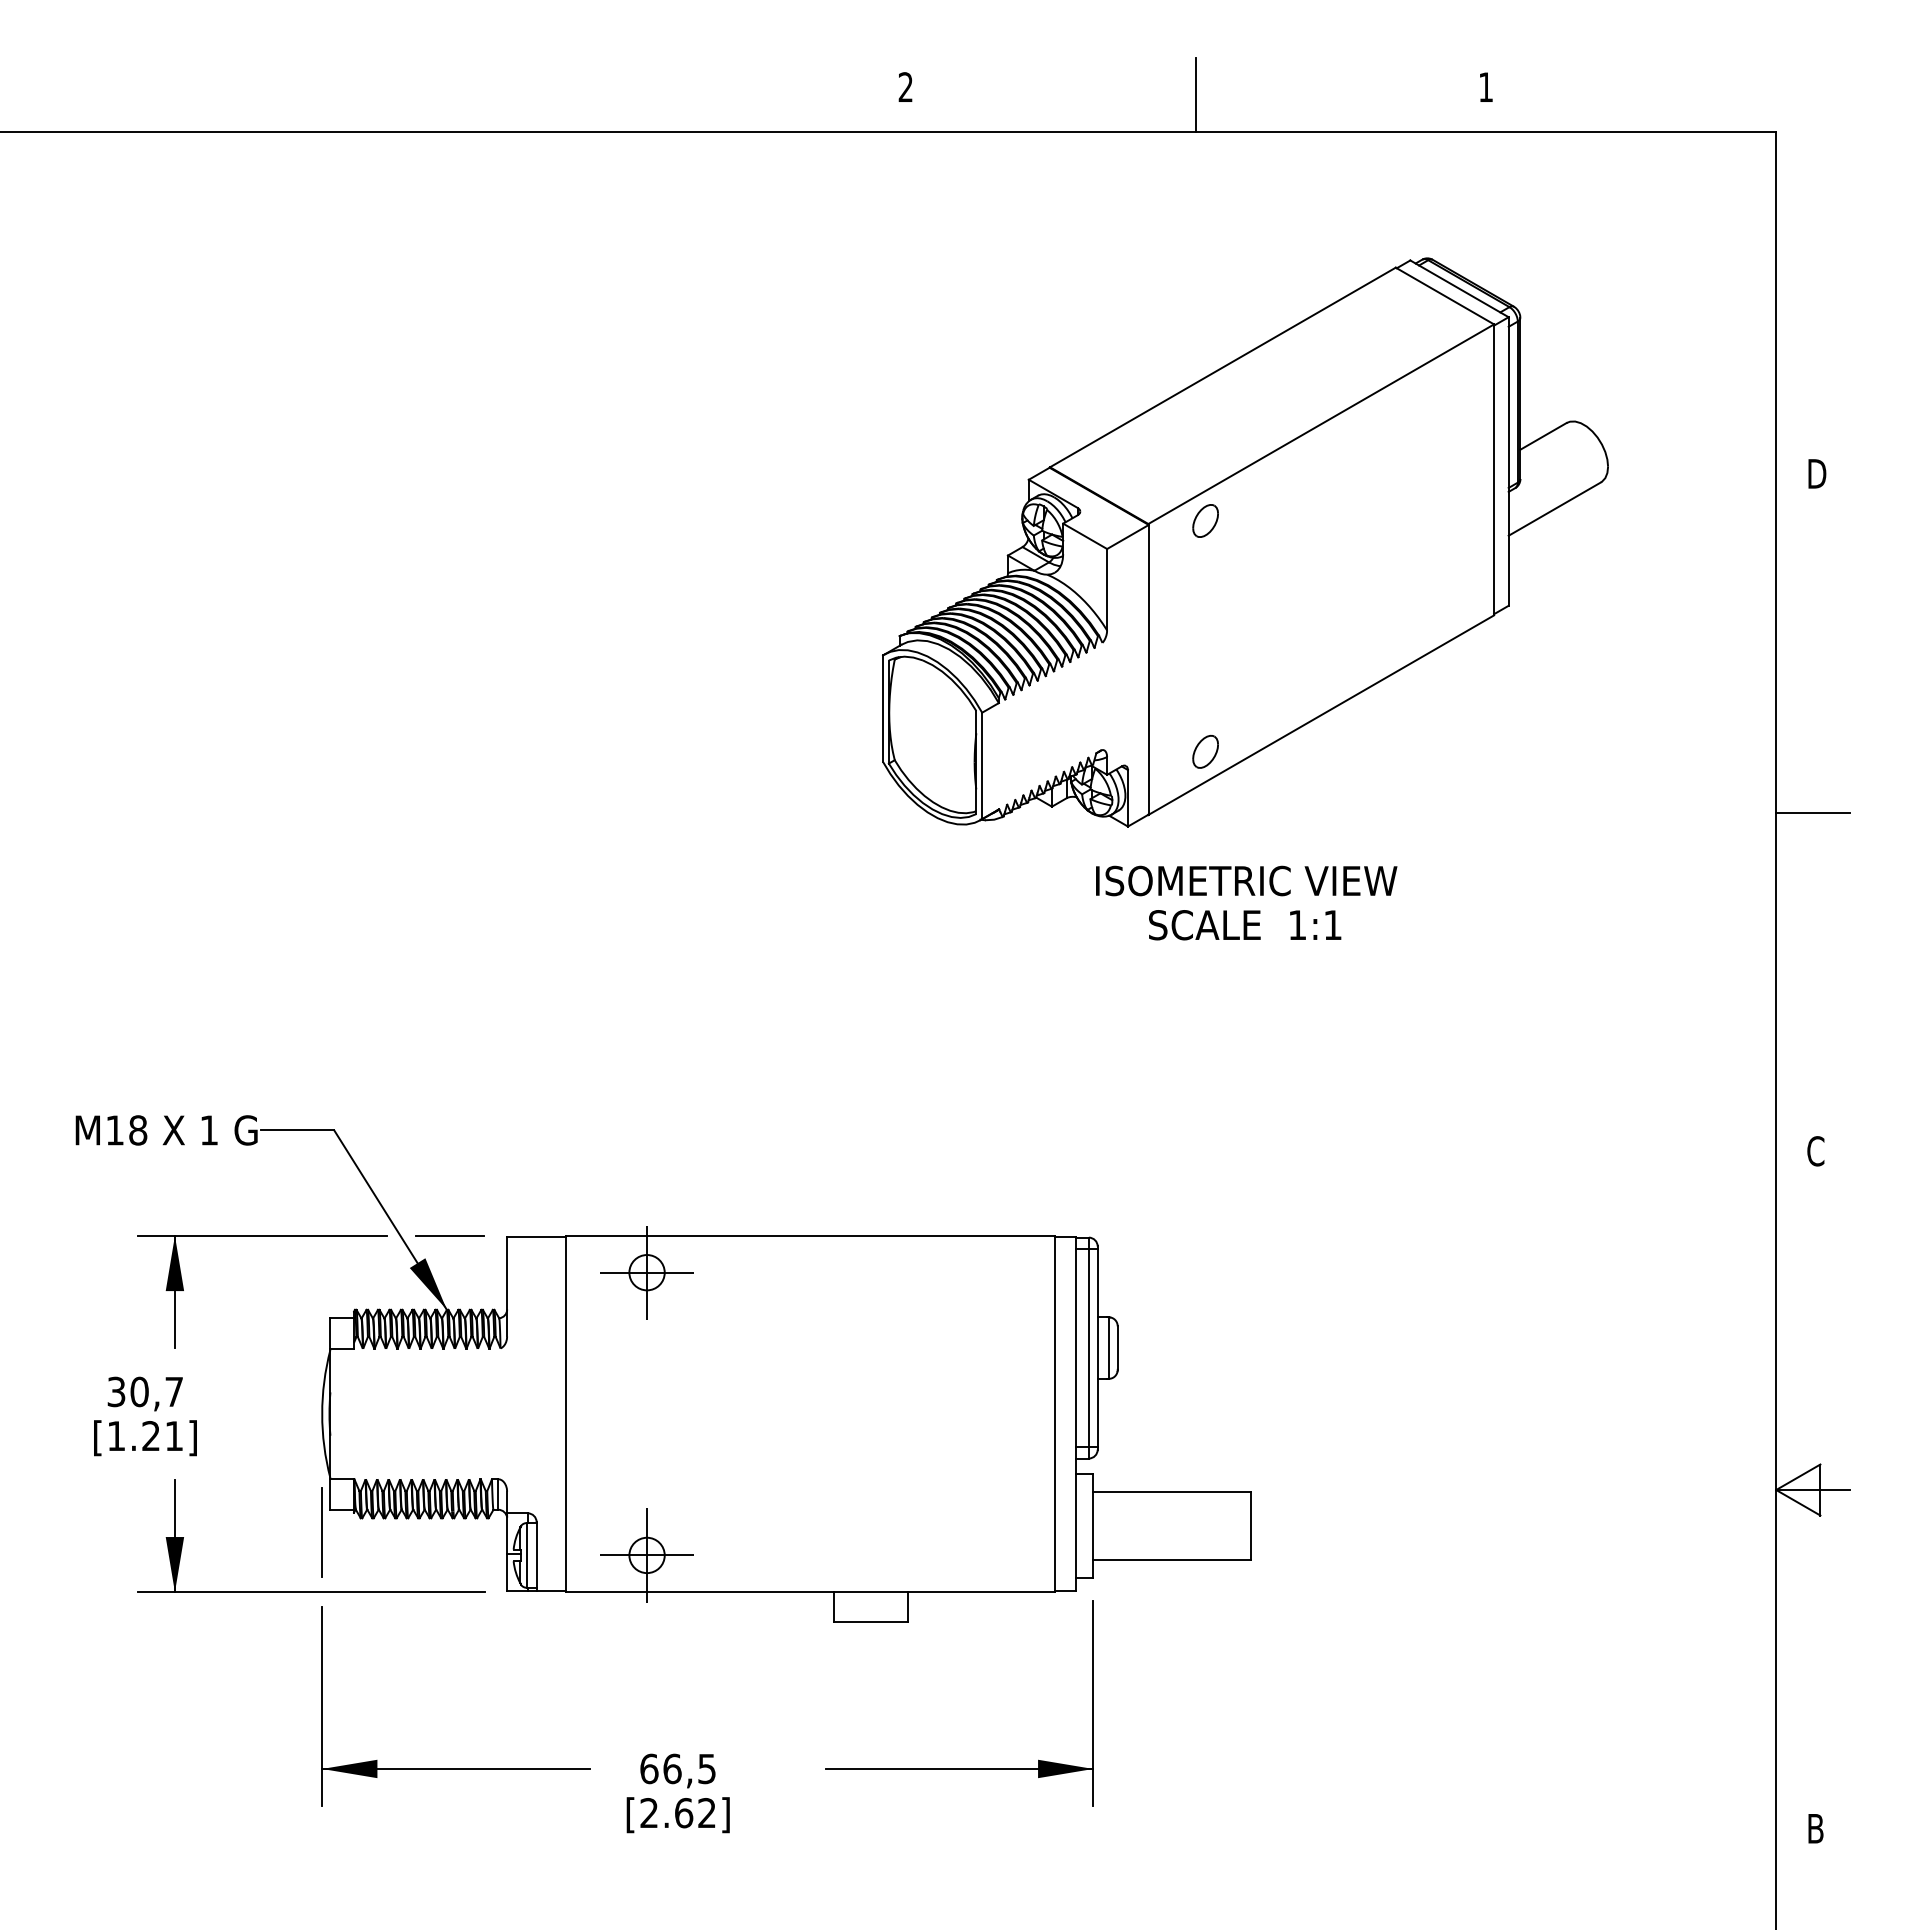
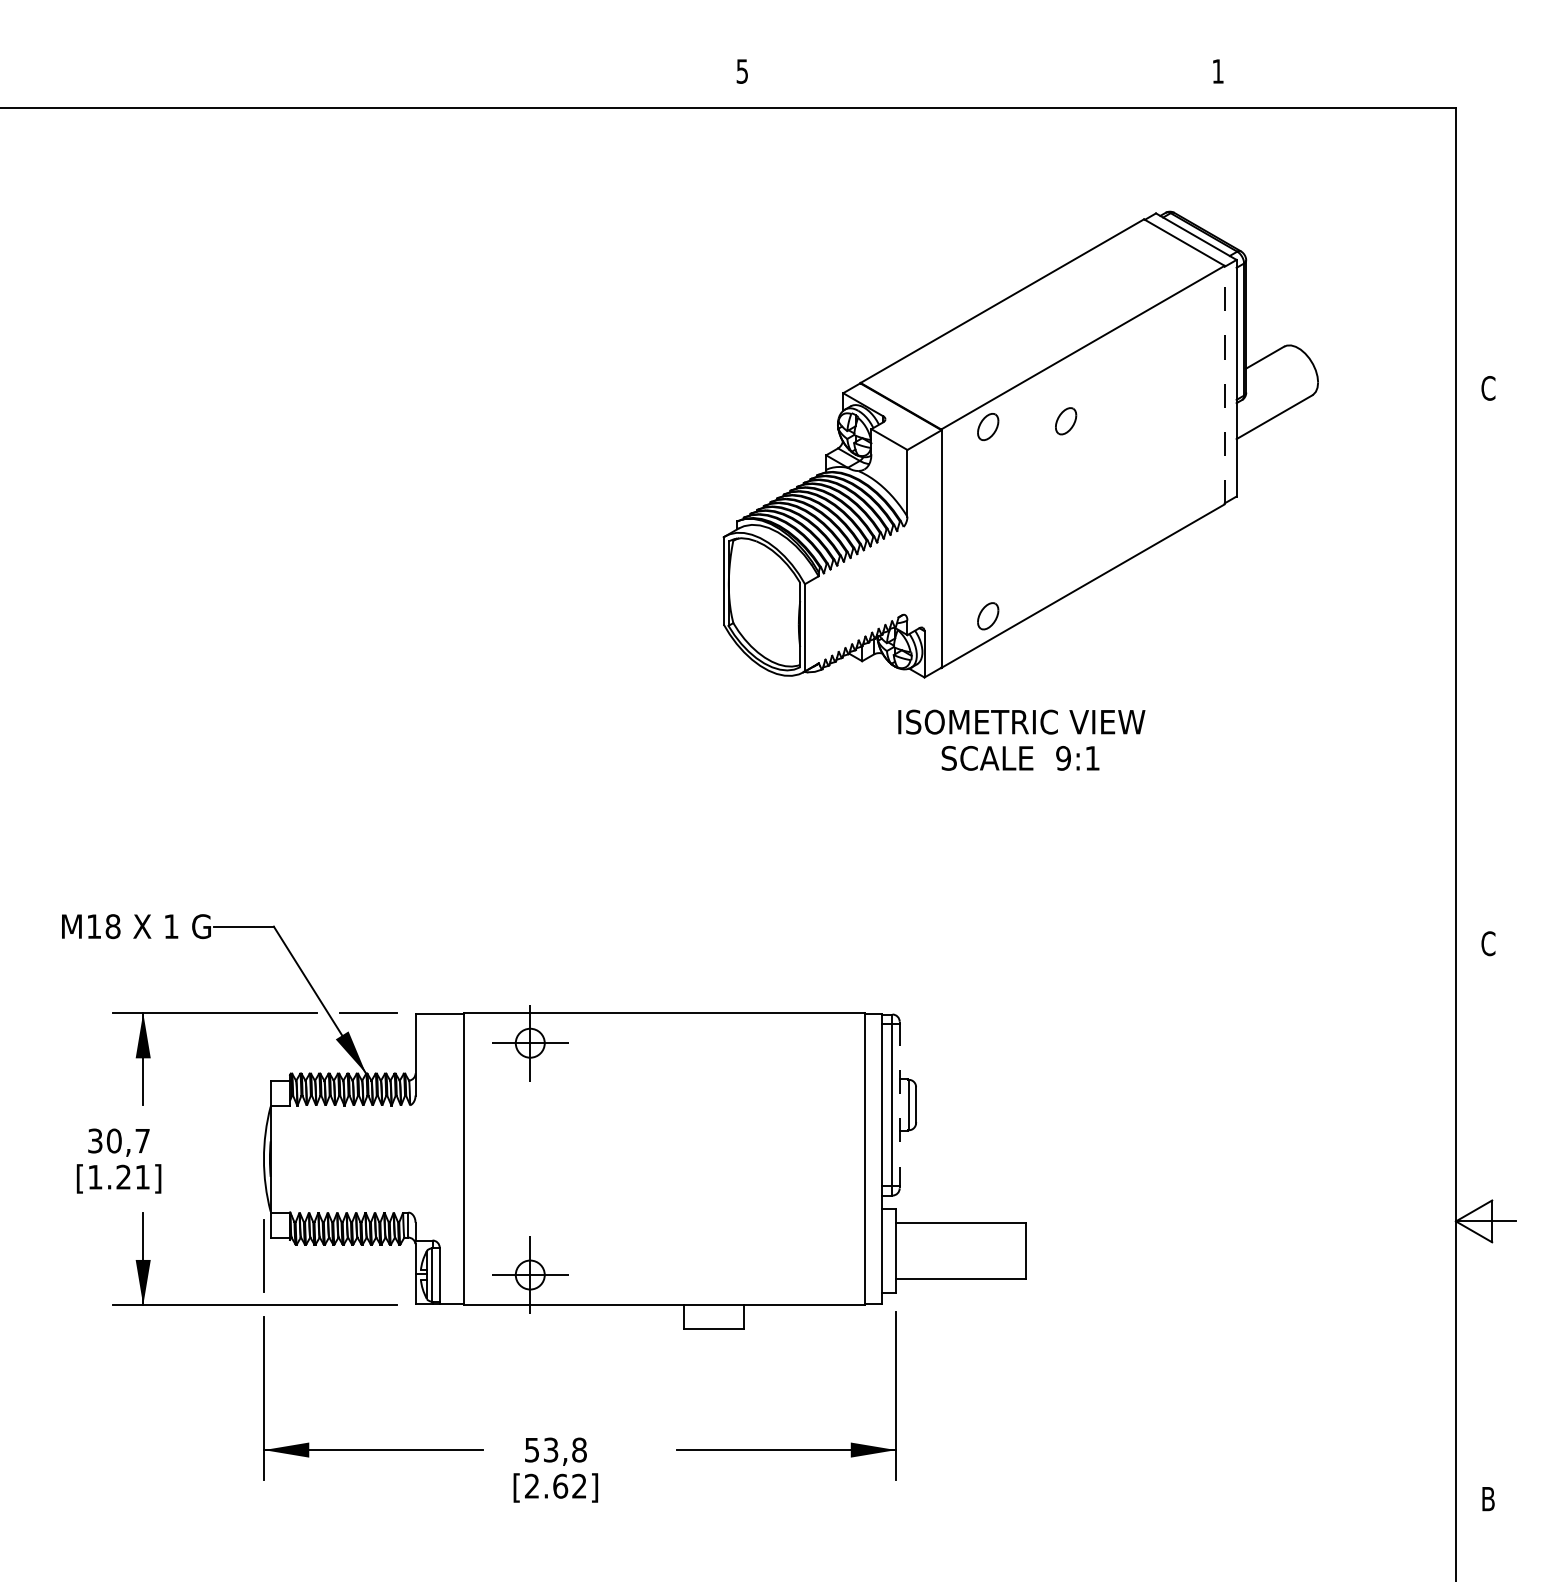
text: (905, 87) -> (742, 71), 2 -> 5
line: (1196, 94) -> (980, 77), removed
line: (1494, 469) -> (1225, 384), solid -> dashed
text: (1816, 473) -> (1488, 388), D -> C
part: (1300, 513) -> (1065, 420), added
line: (1812, 812) -> (1485, 665), removed
text: (1297, 925) -> (1063, 758), 1:1 -> 9:1
line: (1097, 1348) -> (899, 1105), solid -> dashed
text: (678, 1768) -> (556, 1449), 66,5 -> 53,8

